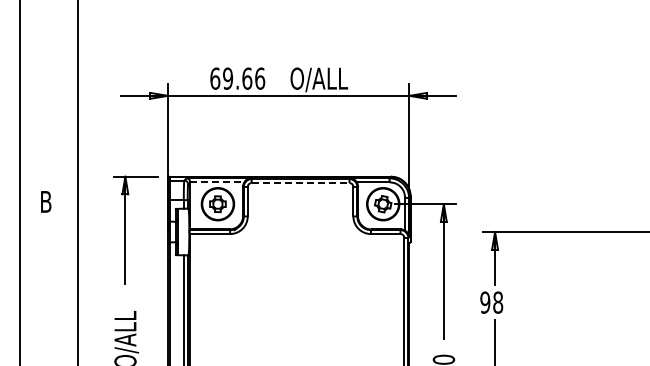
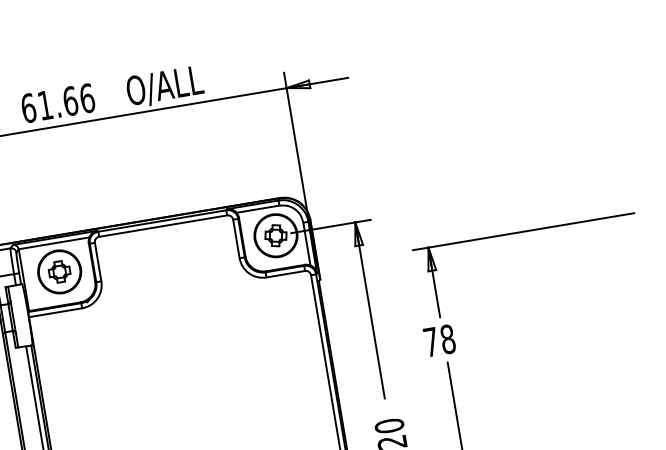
text: (228, 78) -> (45, 105), 69.66 -> 61.66
line: (217, 182) -> (54, 243), dashed -> solid
line: (300, 183) -> (163, 226), dashed -> solid
text: (485, 302) -> (431, 341), 98 -> 78

